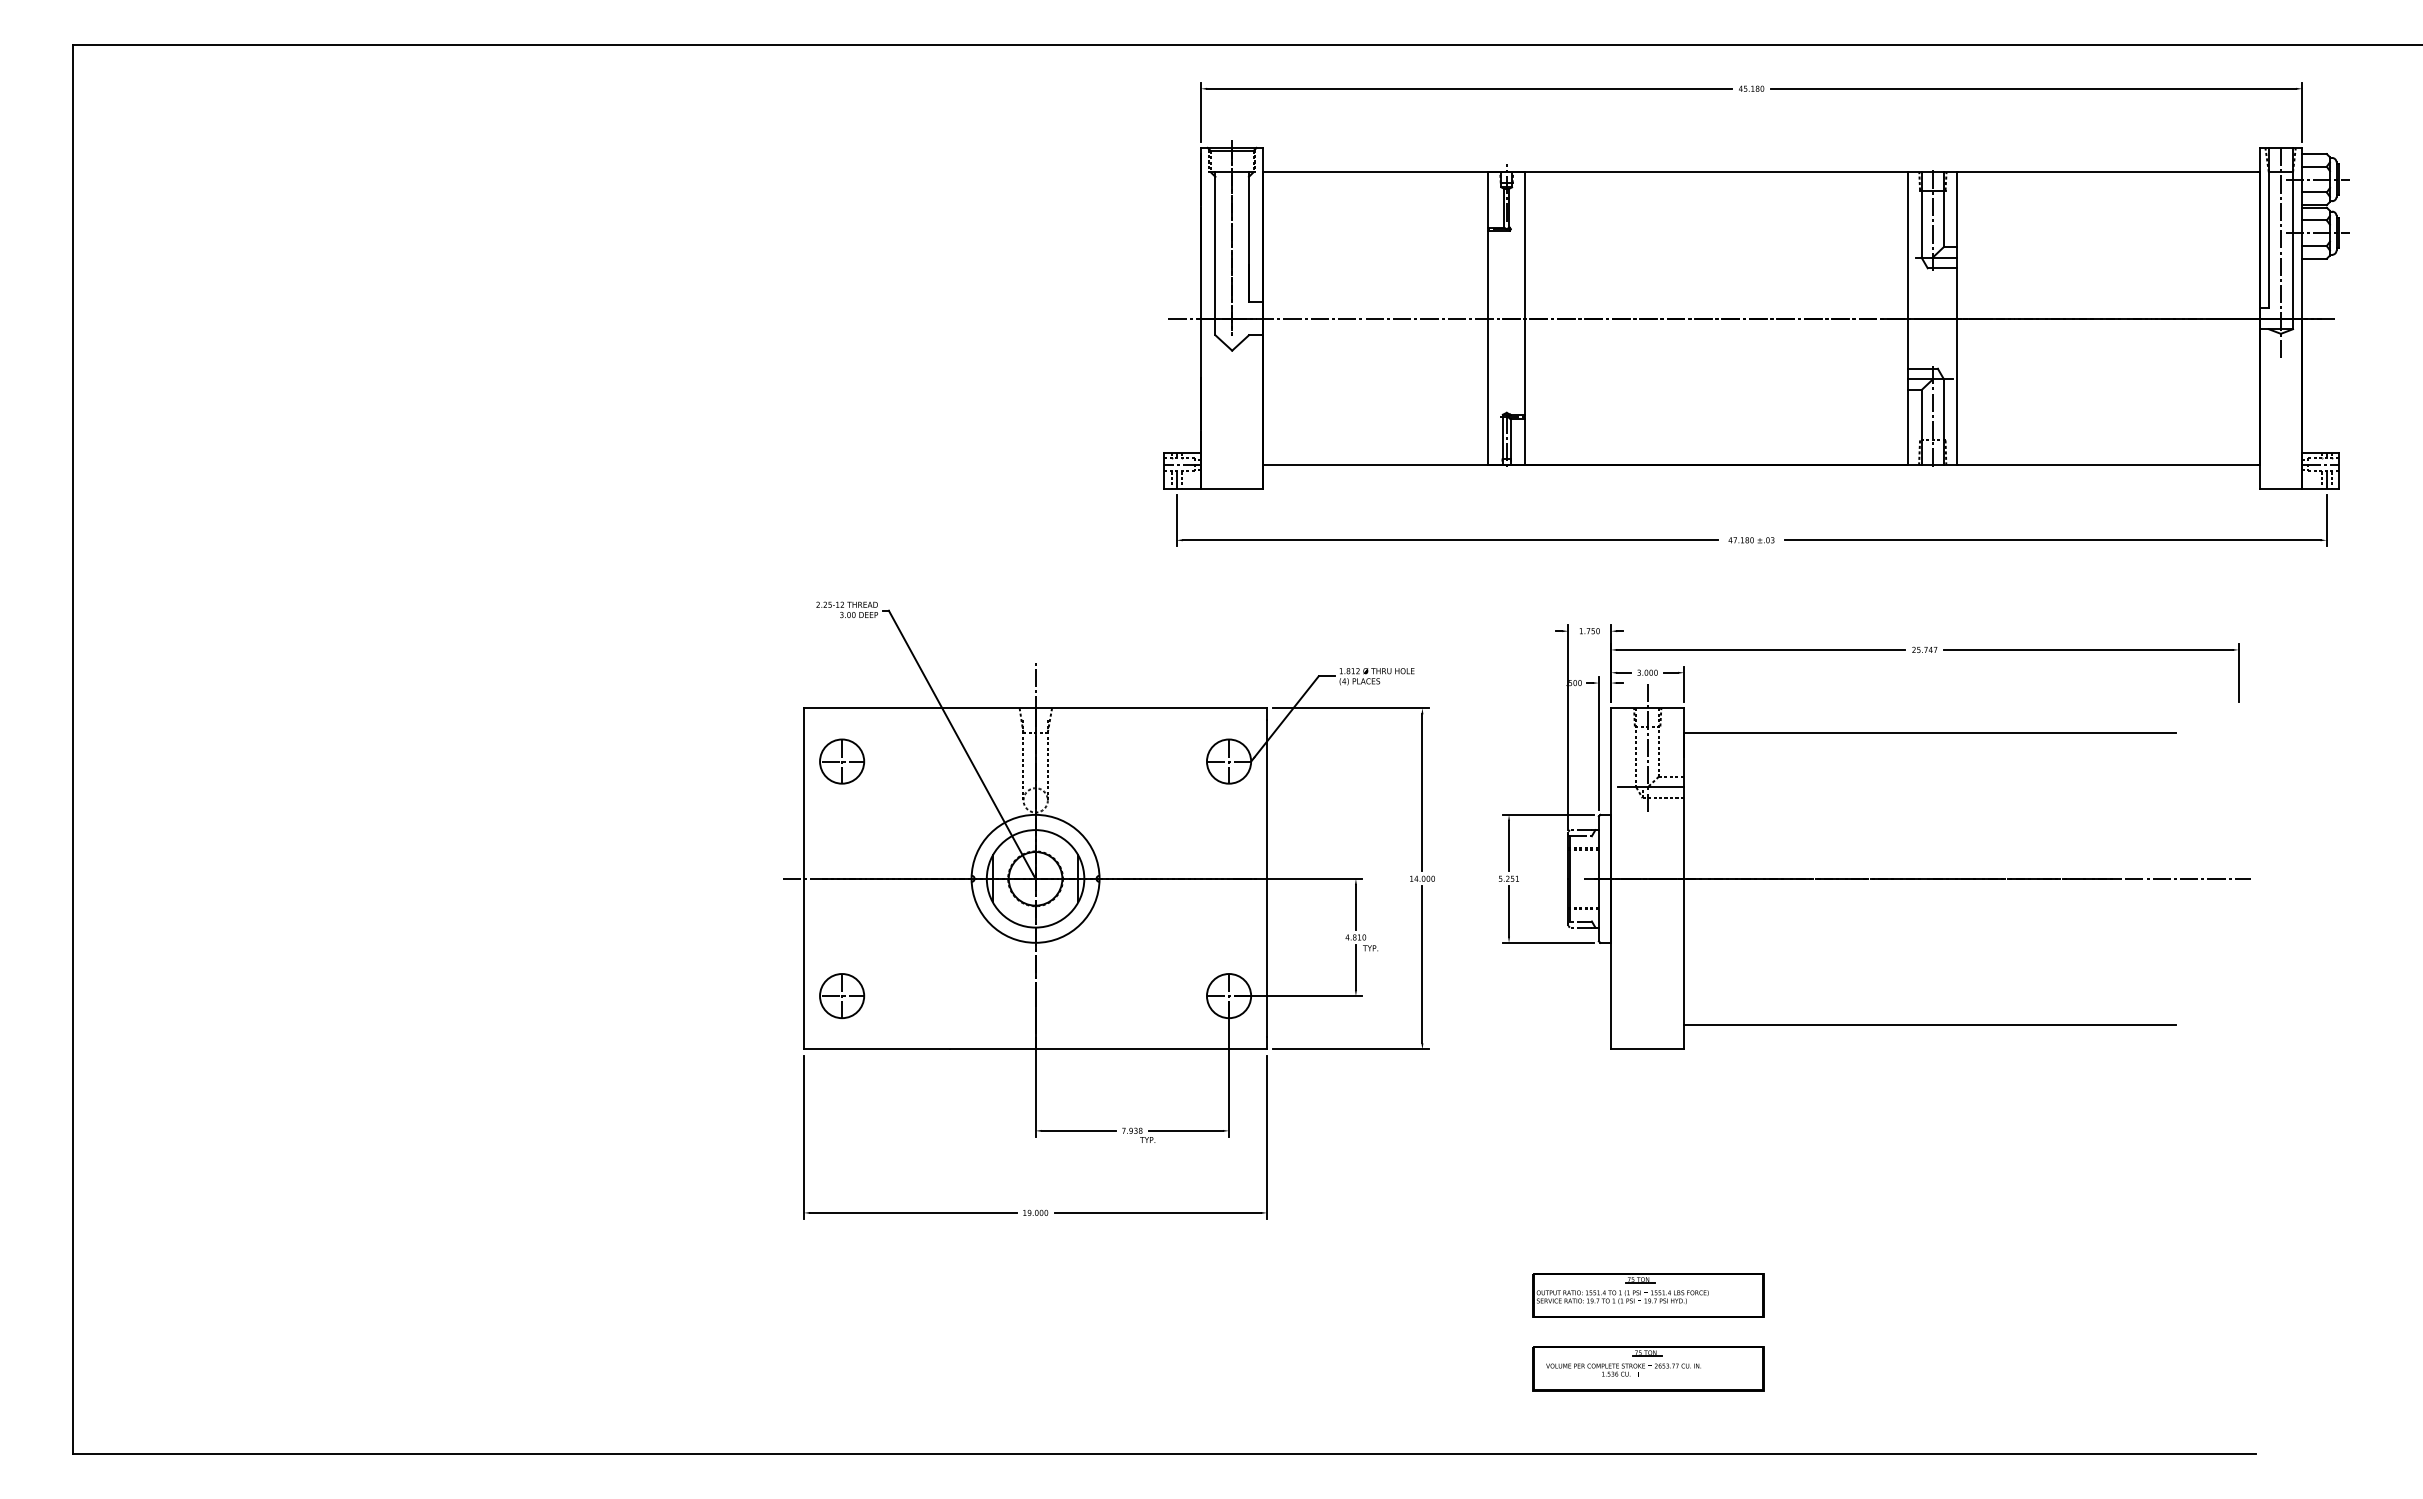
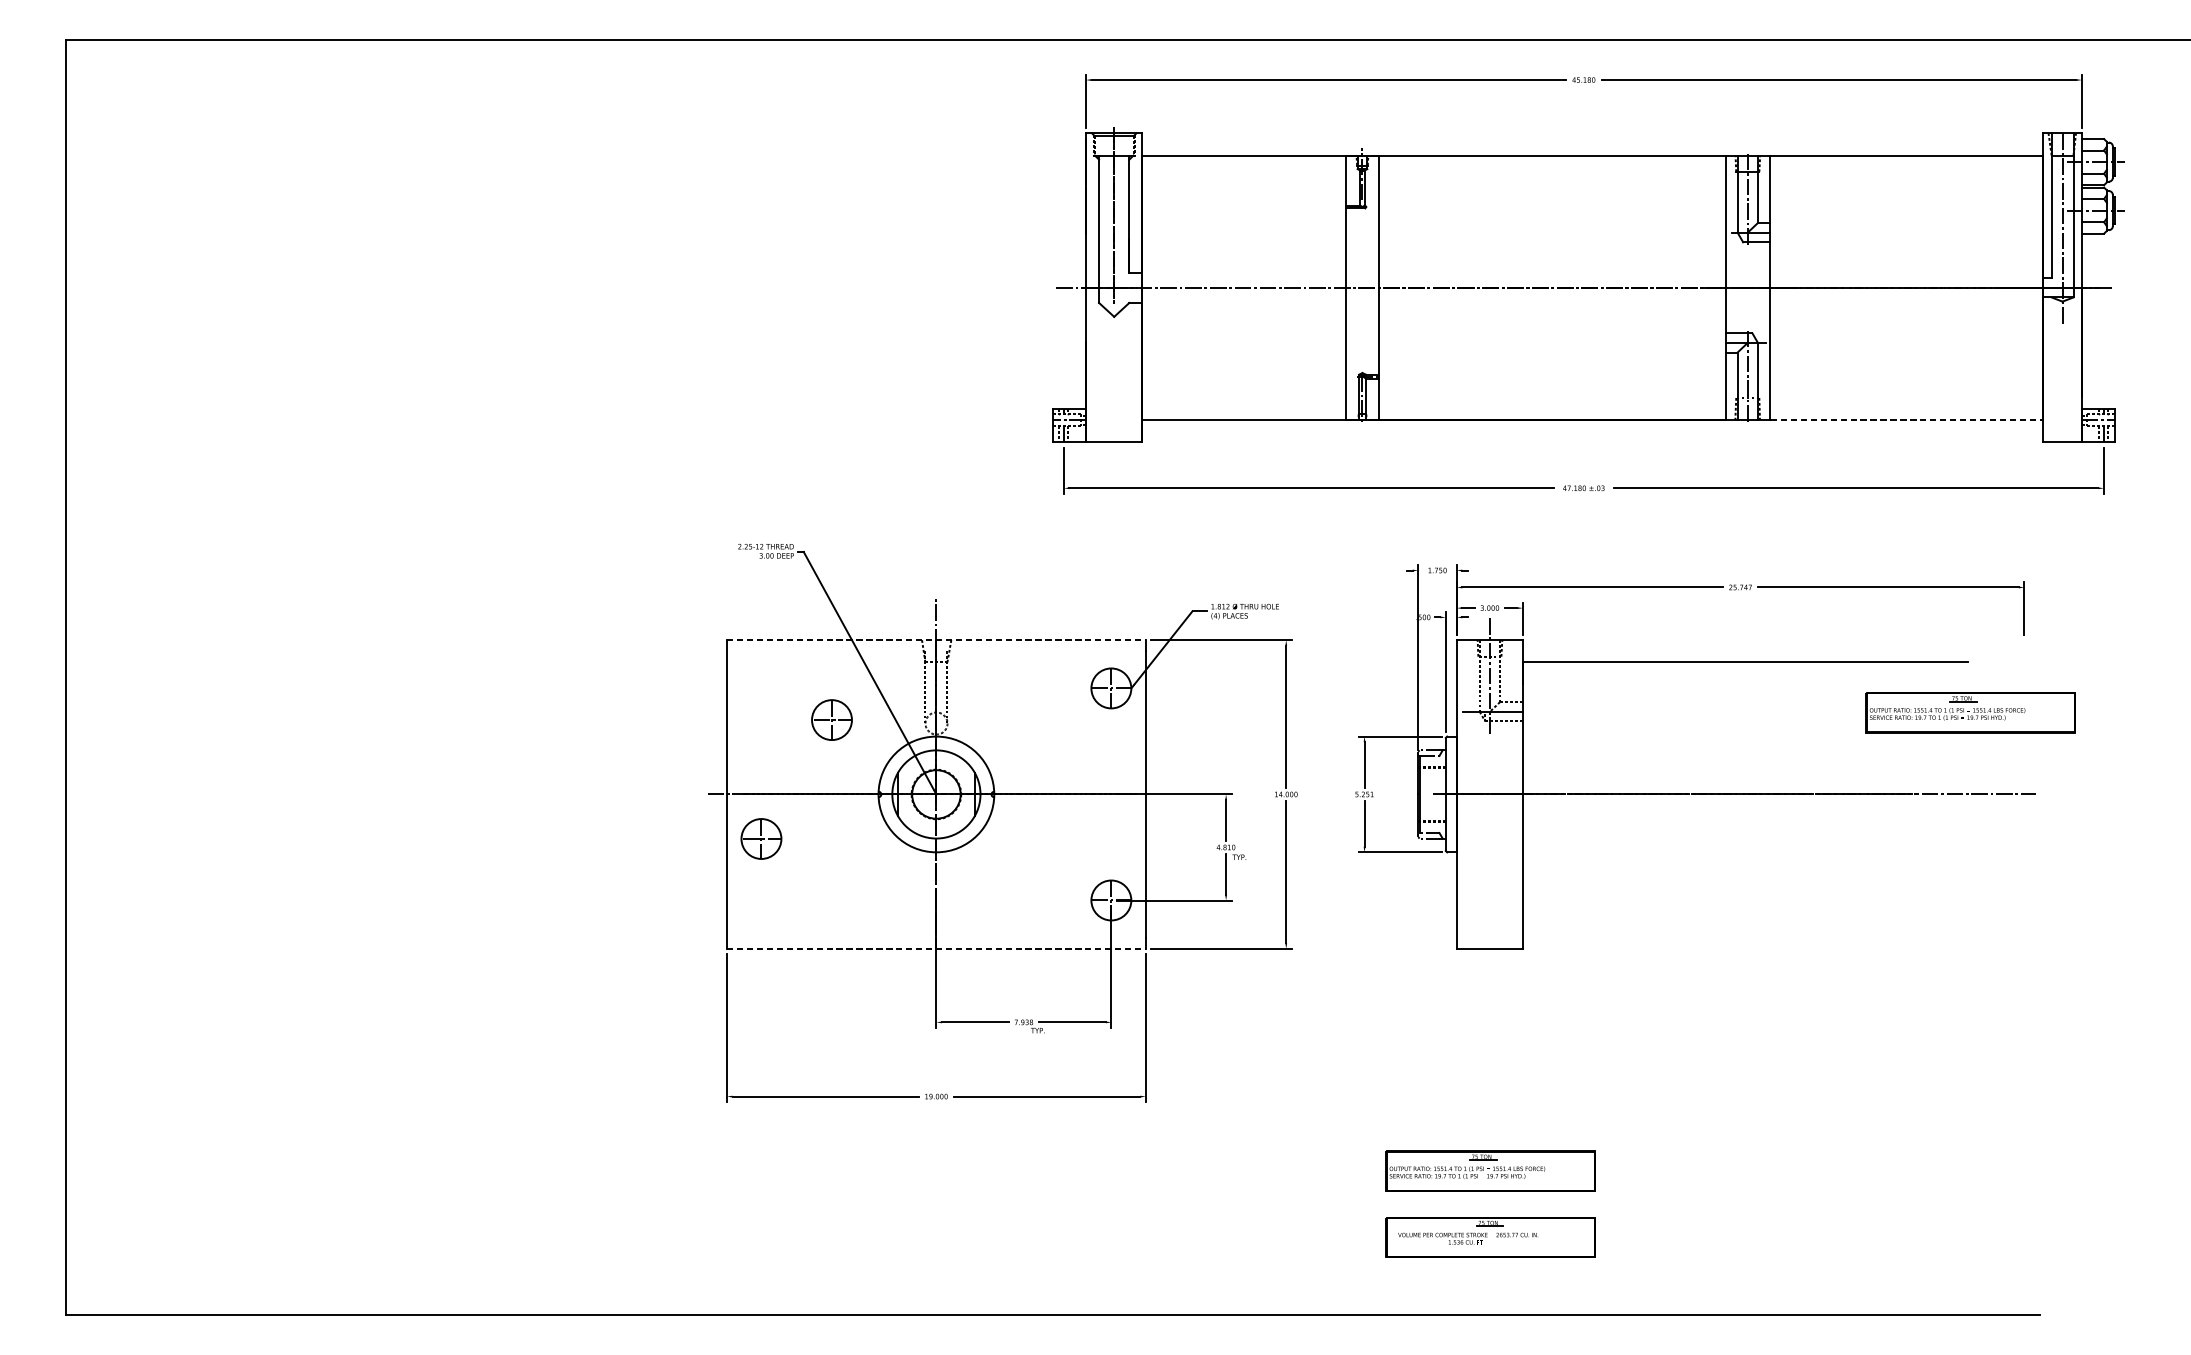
line: (2108, 464) -> (1906, 419), solid -> dashed
line: (1035, 708) -> (936, 640), solid -> dashed
part: (842, 761) -> (832, 720), moved
part: (2179, 788) -> (1970, 712), added
part: (842, 996) -> (761, 839), moved
line: (1930, 1025) -> (1745, 927), removed
line: (1035, 1049) -> (936, 948), solid -> dashed

